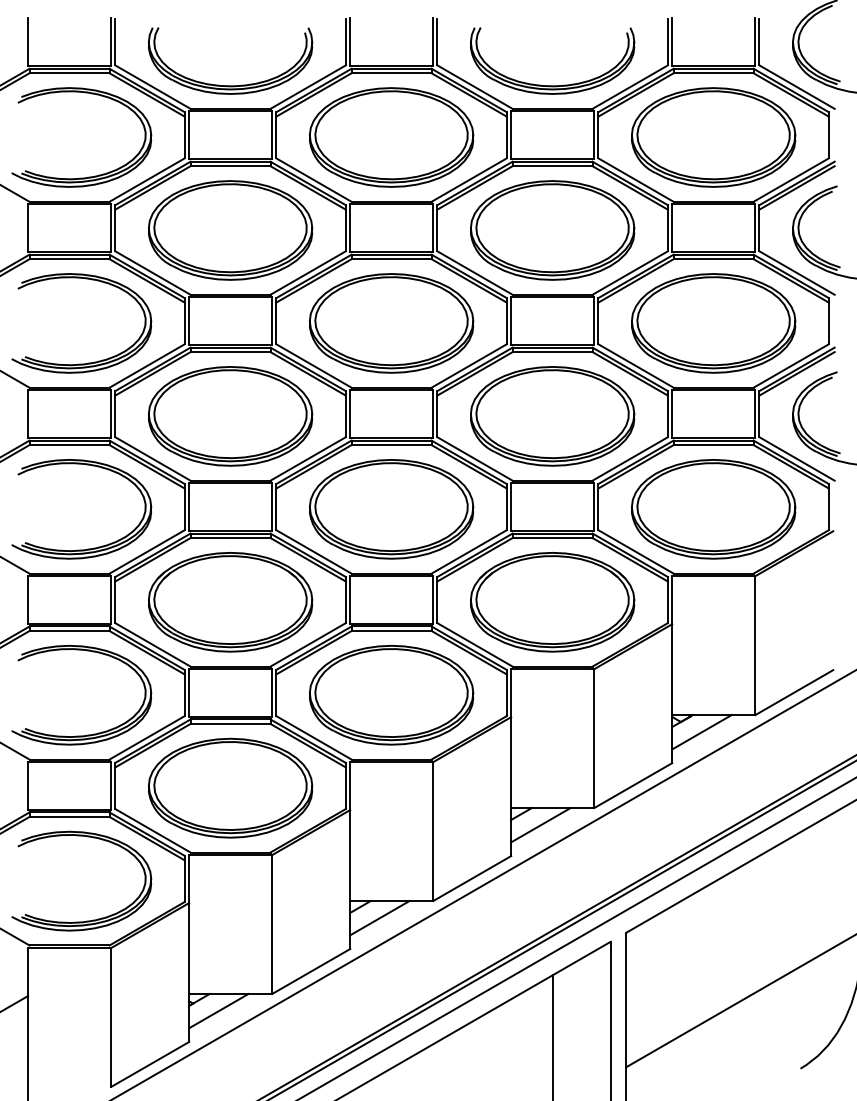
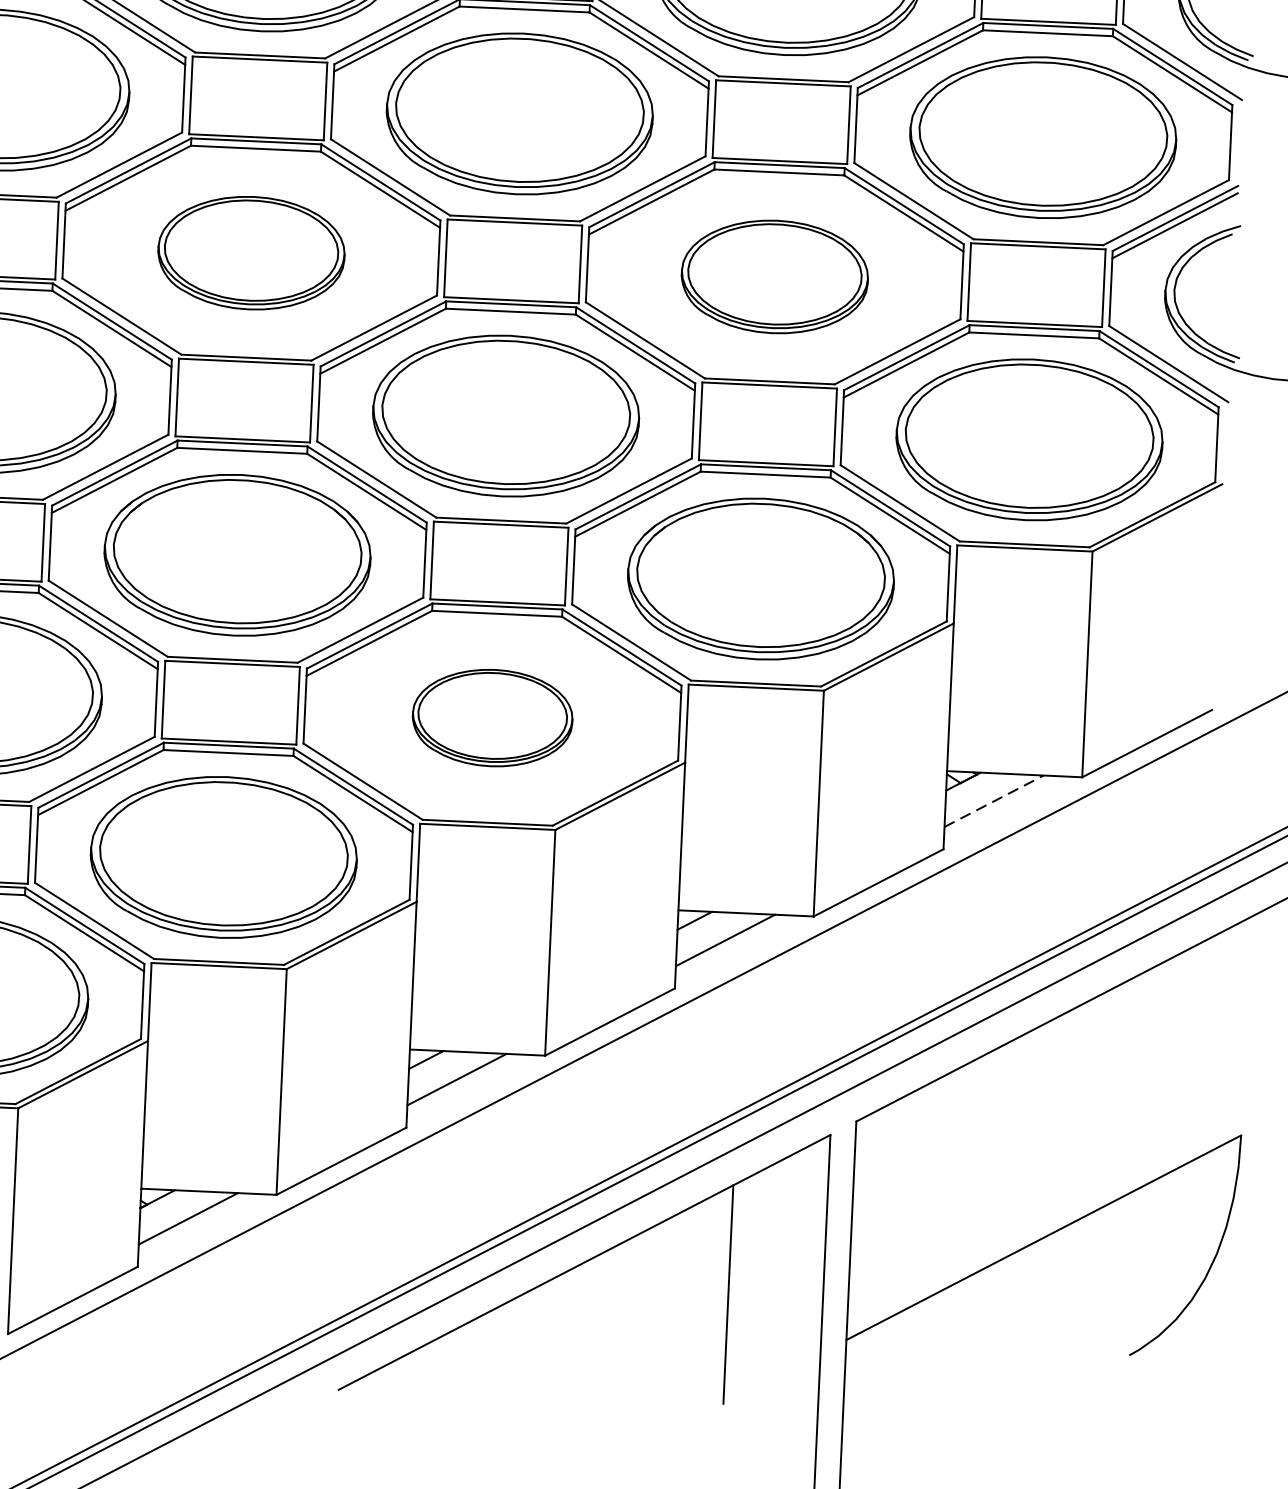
part: (230, 416) -> (251, 253), size x0.7
part: (552, 416) -> (774, 277), size x0.7
part: (391, 694) -> (492, 717), size x0.6
line: (702, 731) -> (995, 800), solid -> dashed

